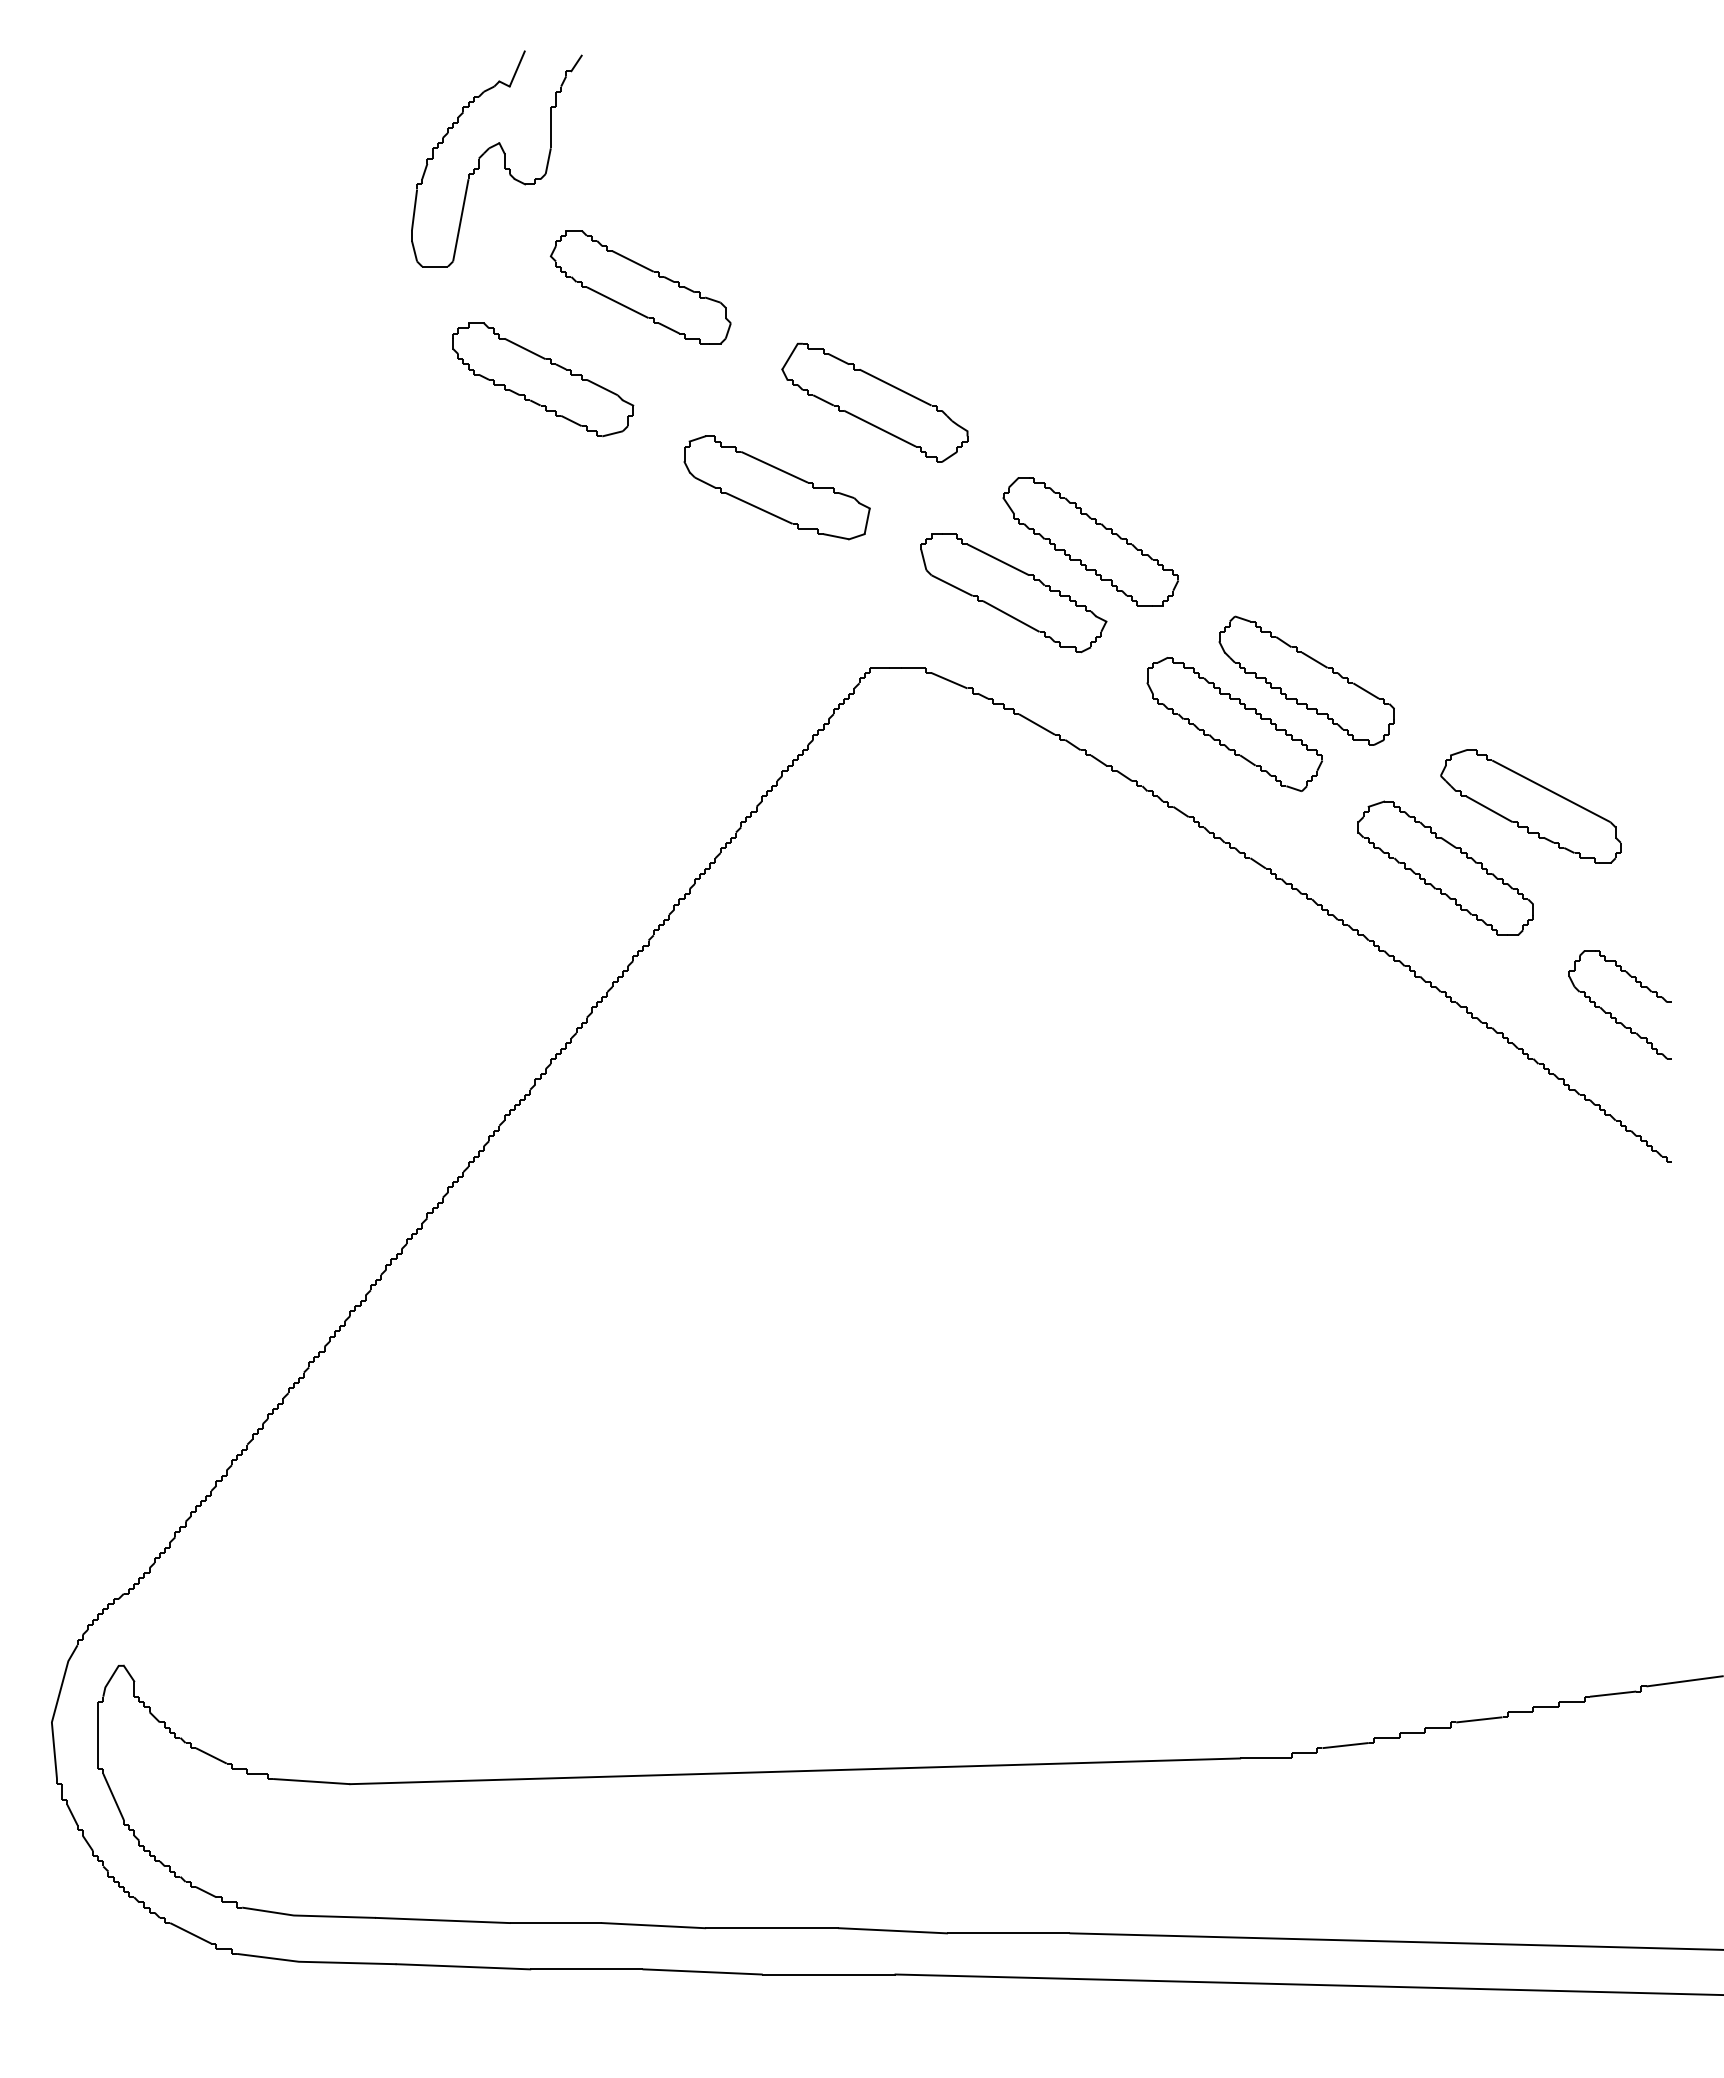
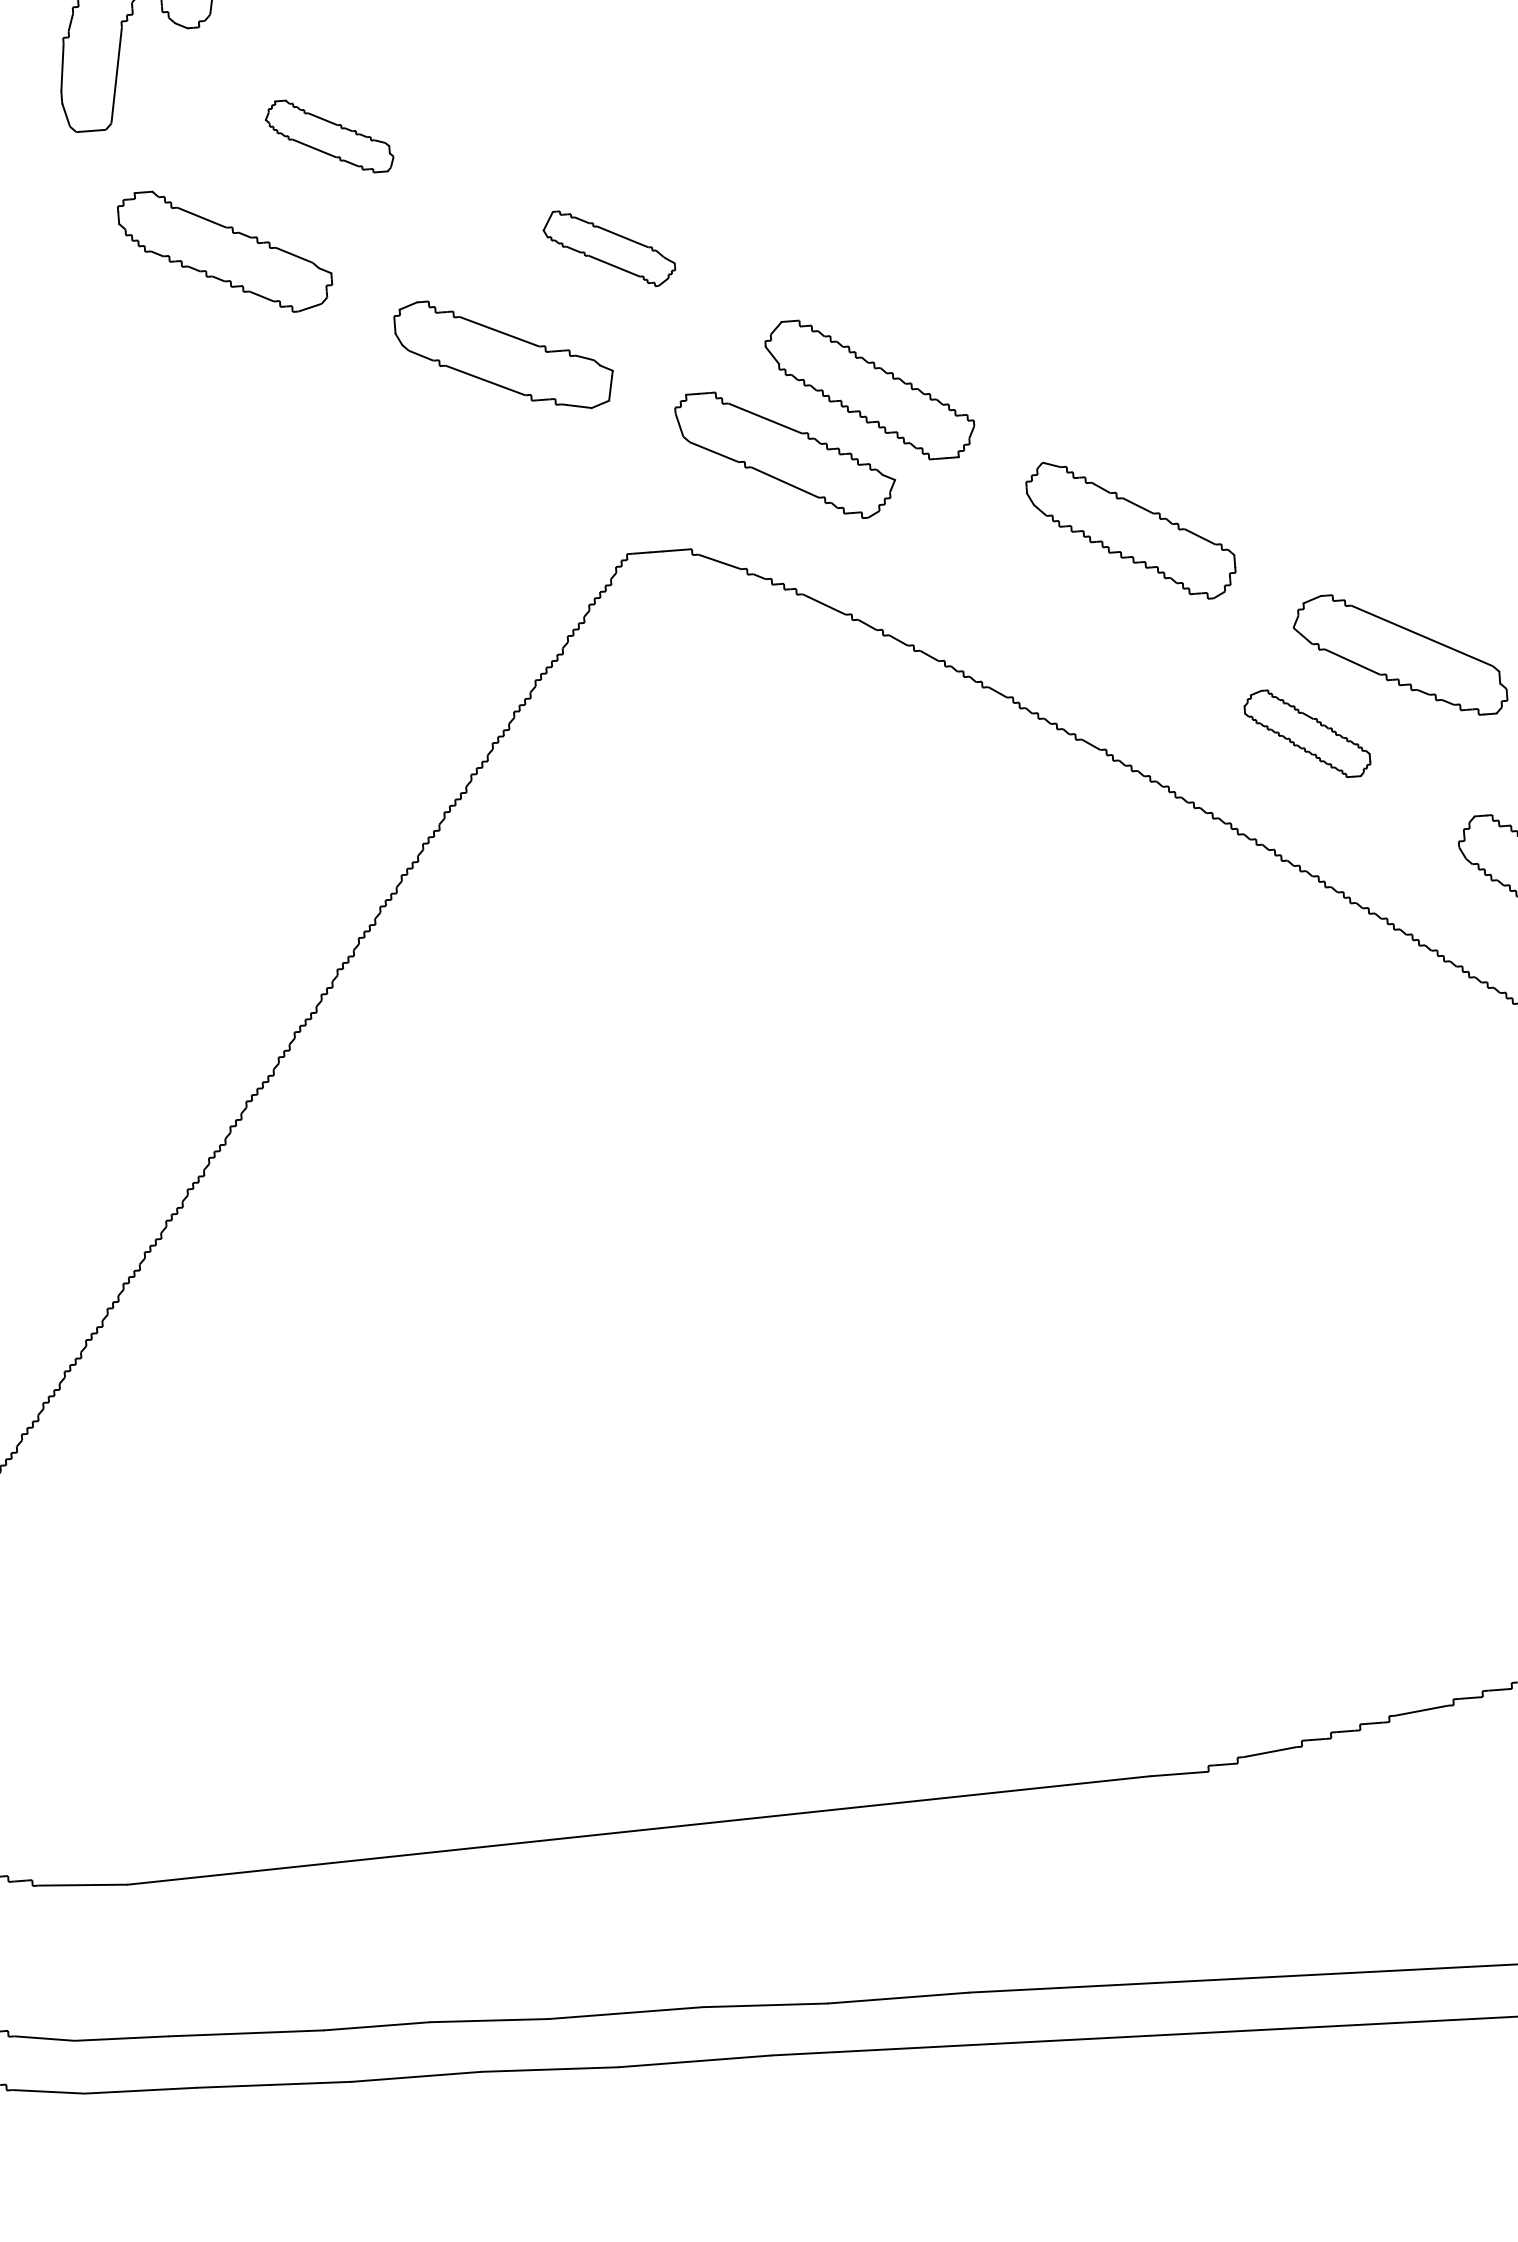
part: (640, 287) -> (329, 136), size x0.6
part: (874, 402) -> (608, 248), size x0.6
part: (1234, 724) -> (1051, 587), removed
part: (1445, 867) -> (1307, 732), size x0.6

